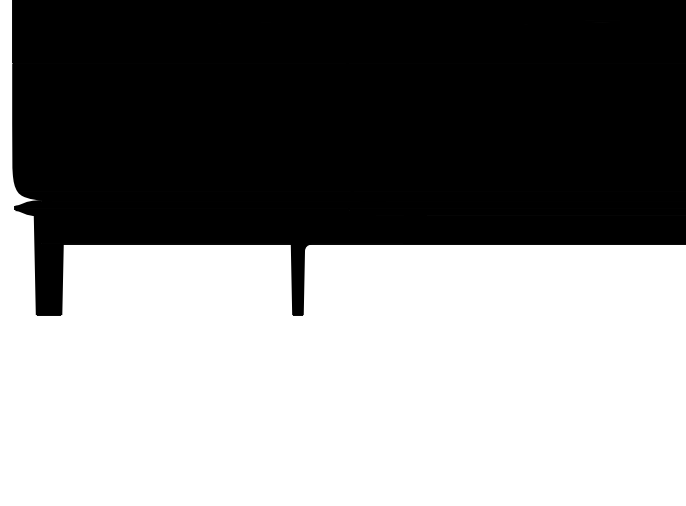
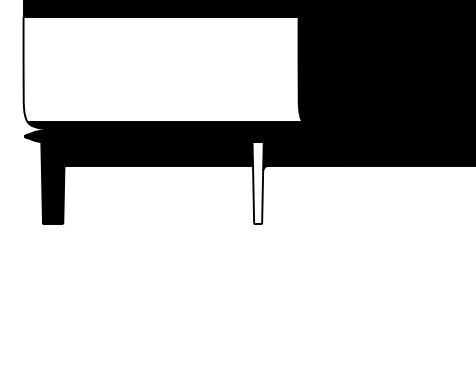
fill: (182, 127) -> (163, 69), removed
fill: (297, 265) -> (257, 183), removed

